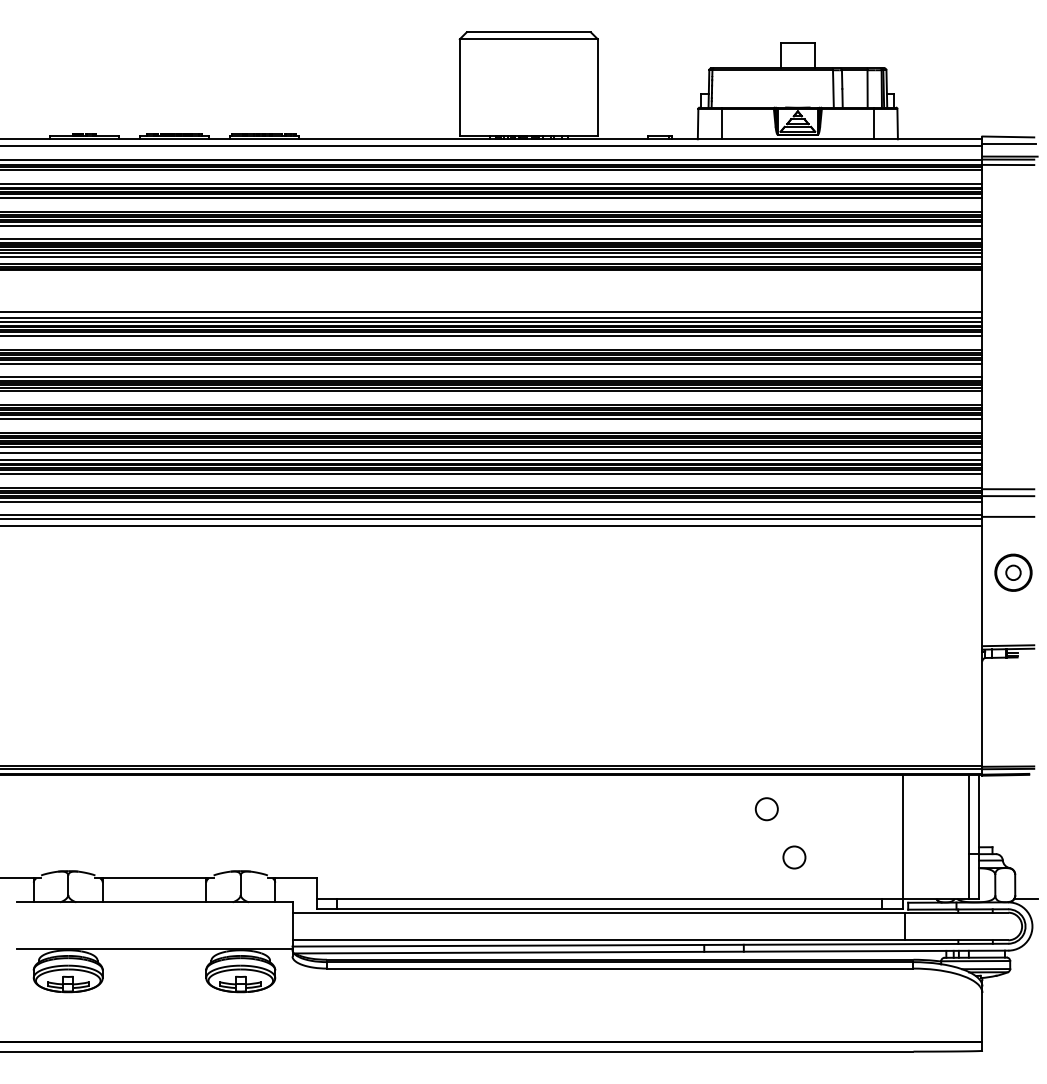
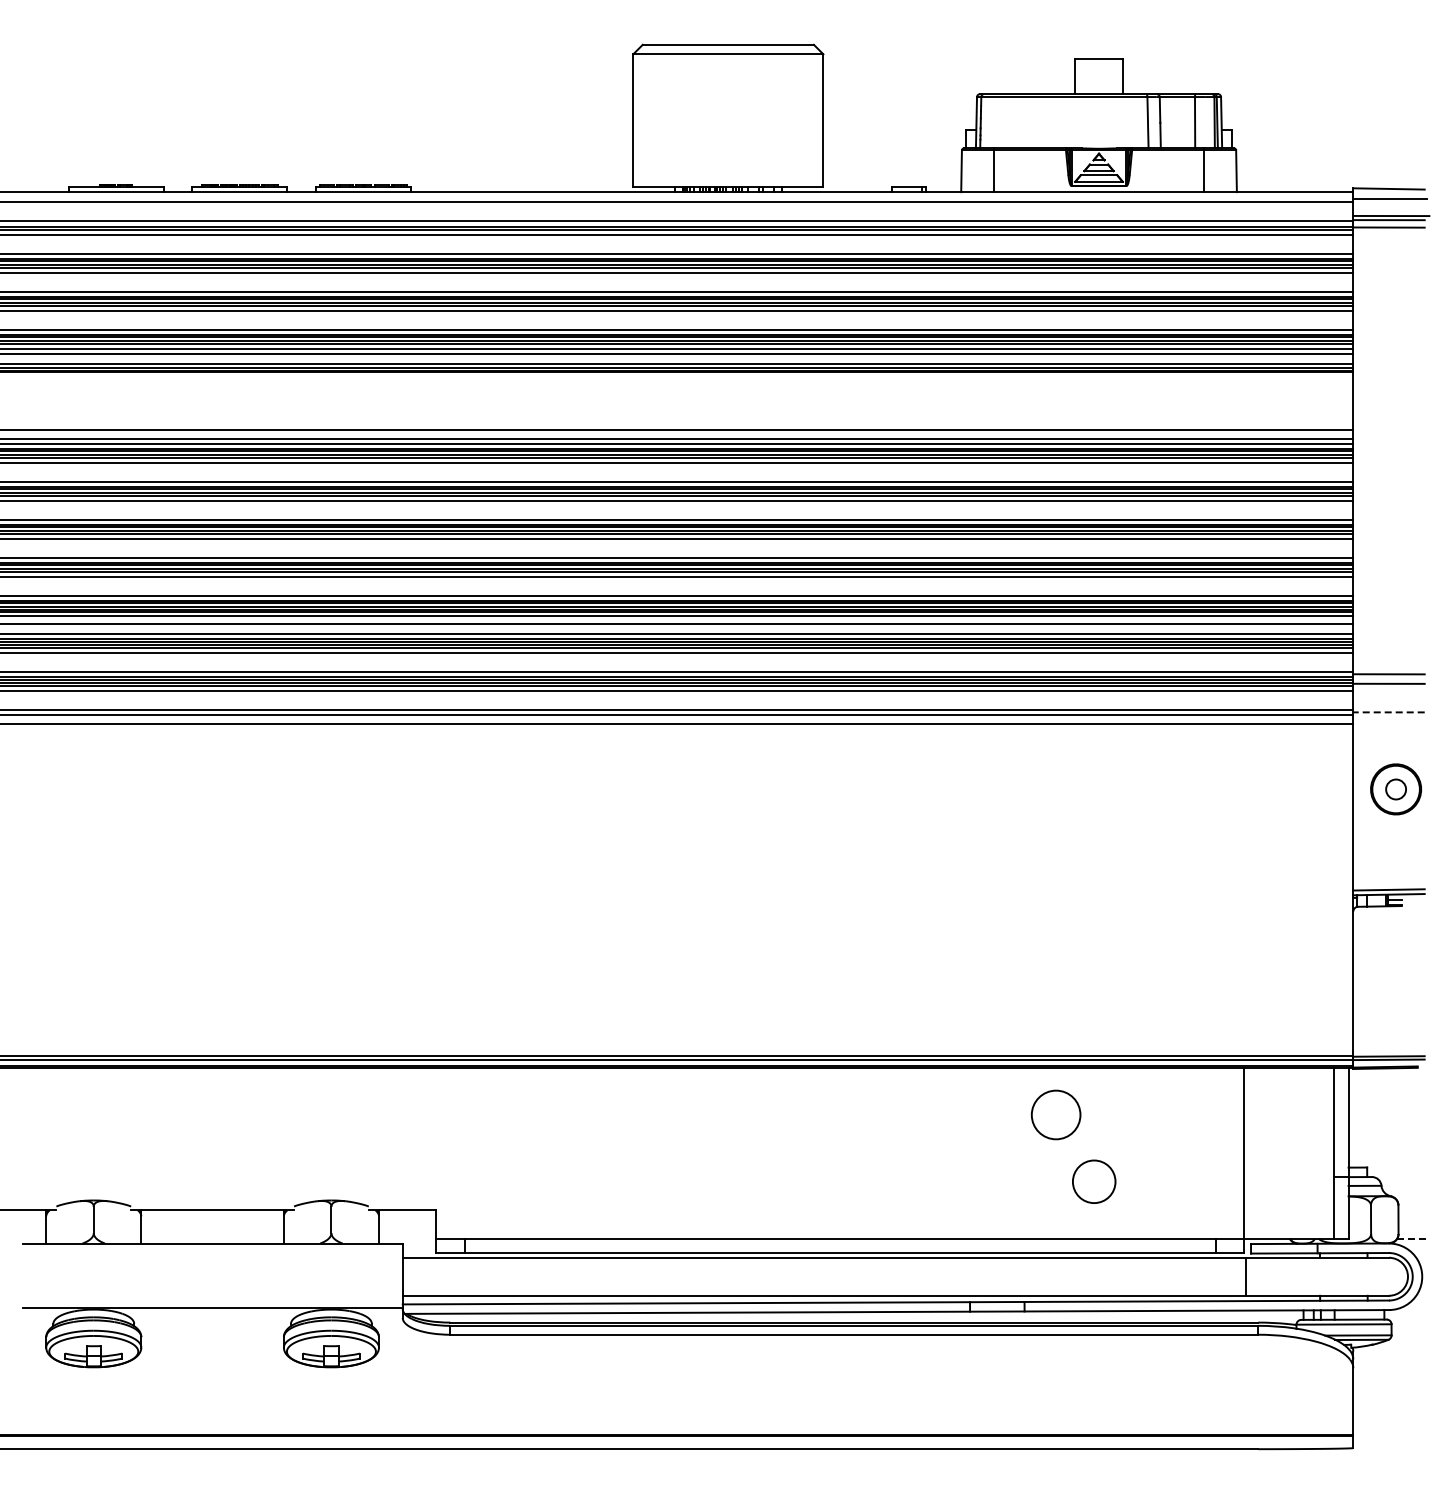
line: (1008, 516) -> (1389, 712), solid -> dashed
circle: (767, 809) -> (1056, 1115), size x1.6
circle: (794, 857) -> (1094, 1181), size x1.4
line: (1026, 898) -> (1413, 1238), solid -> dashed

